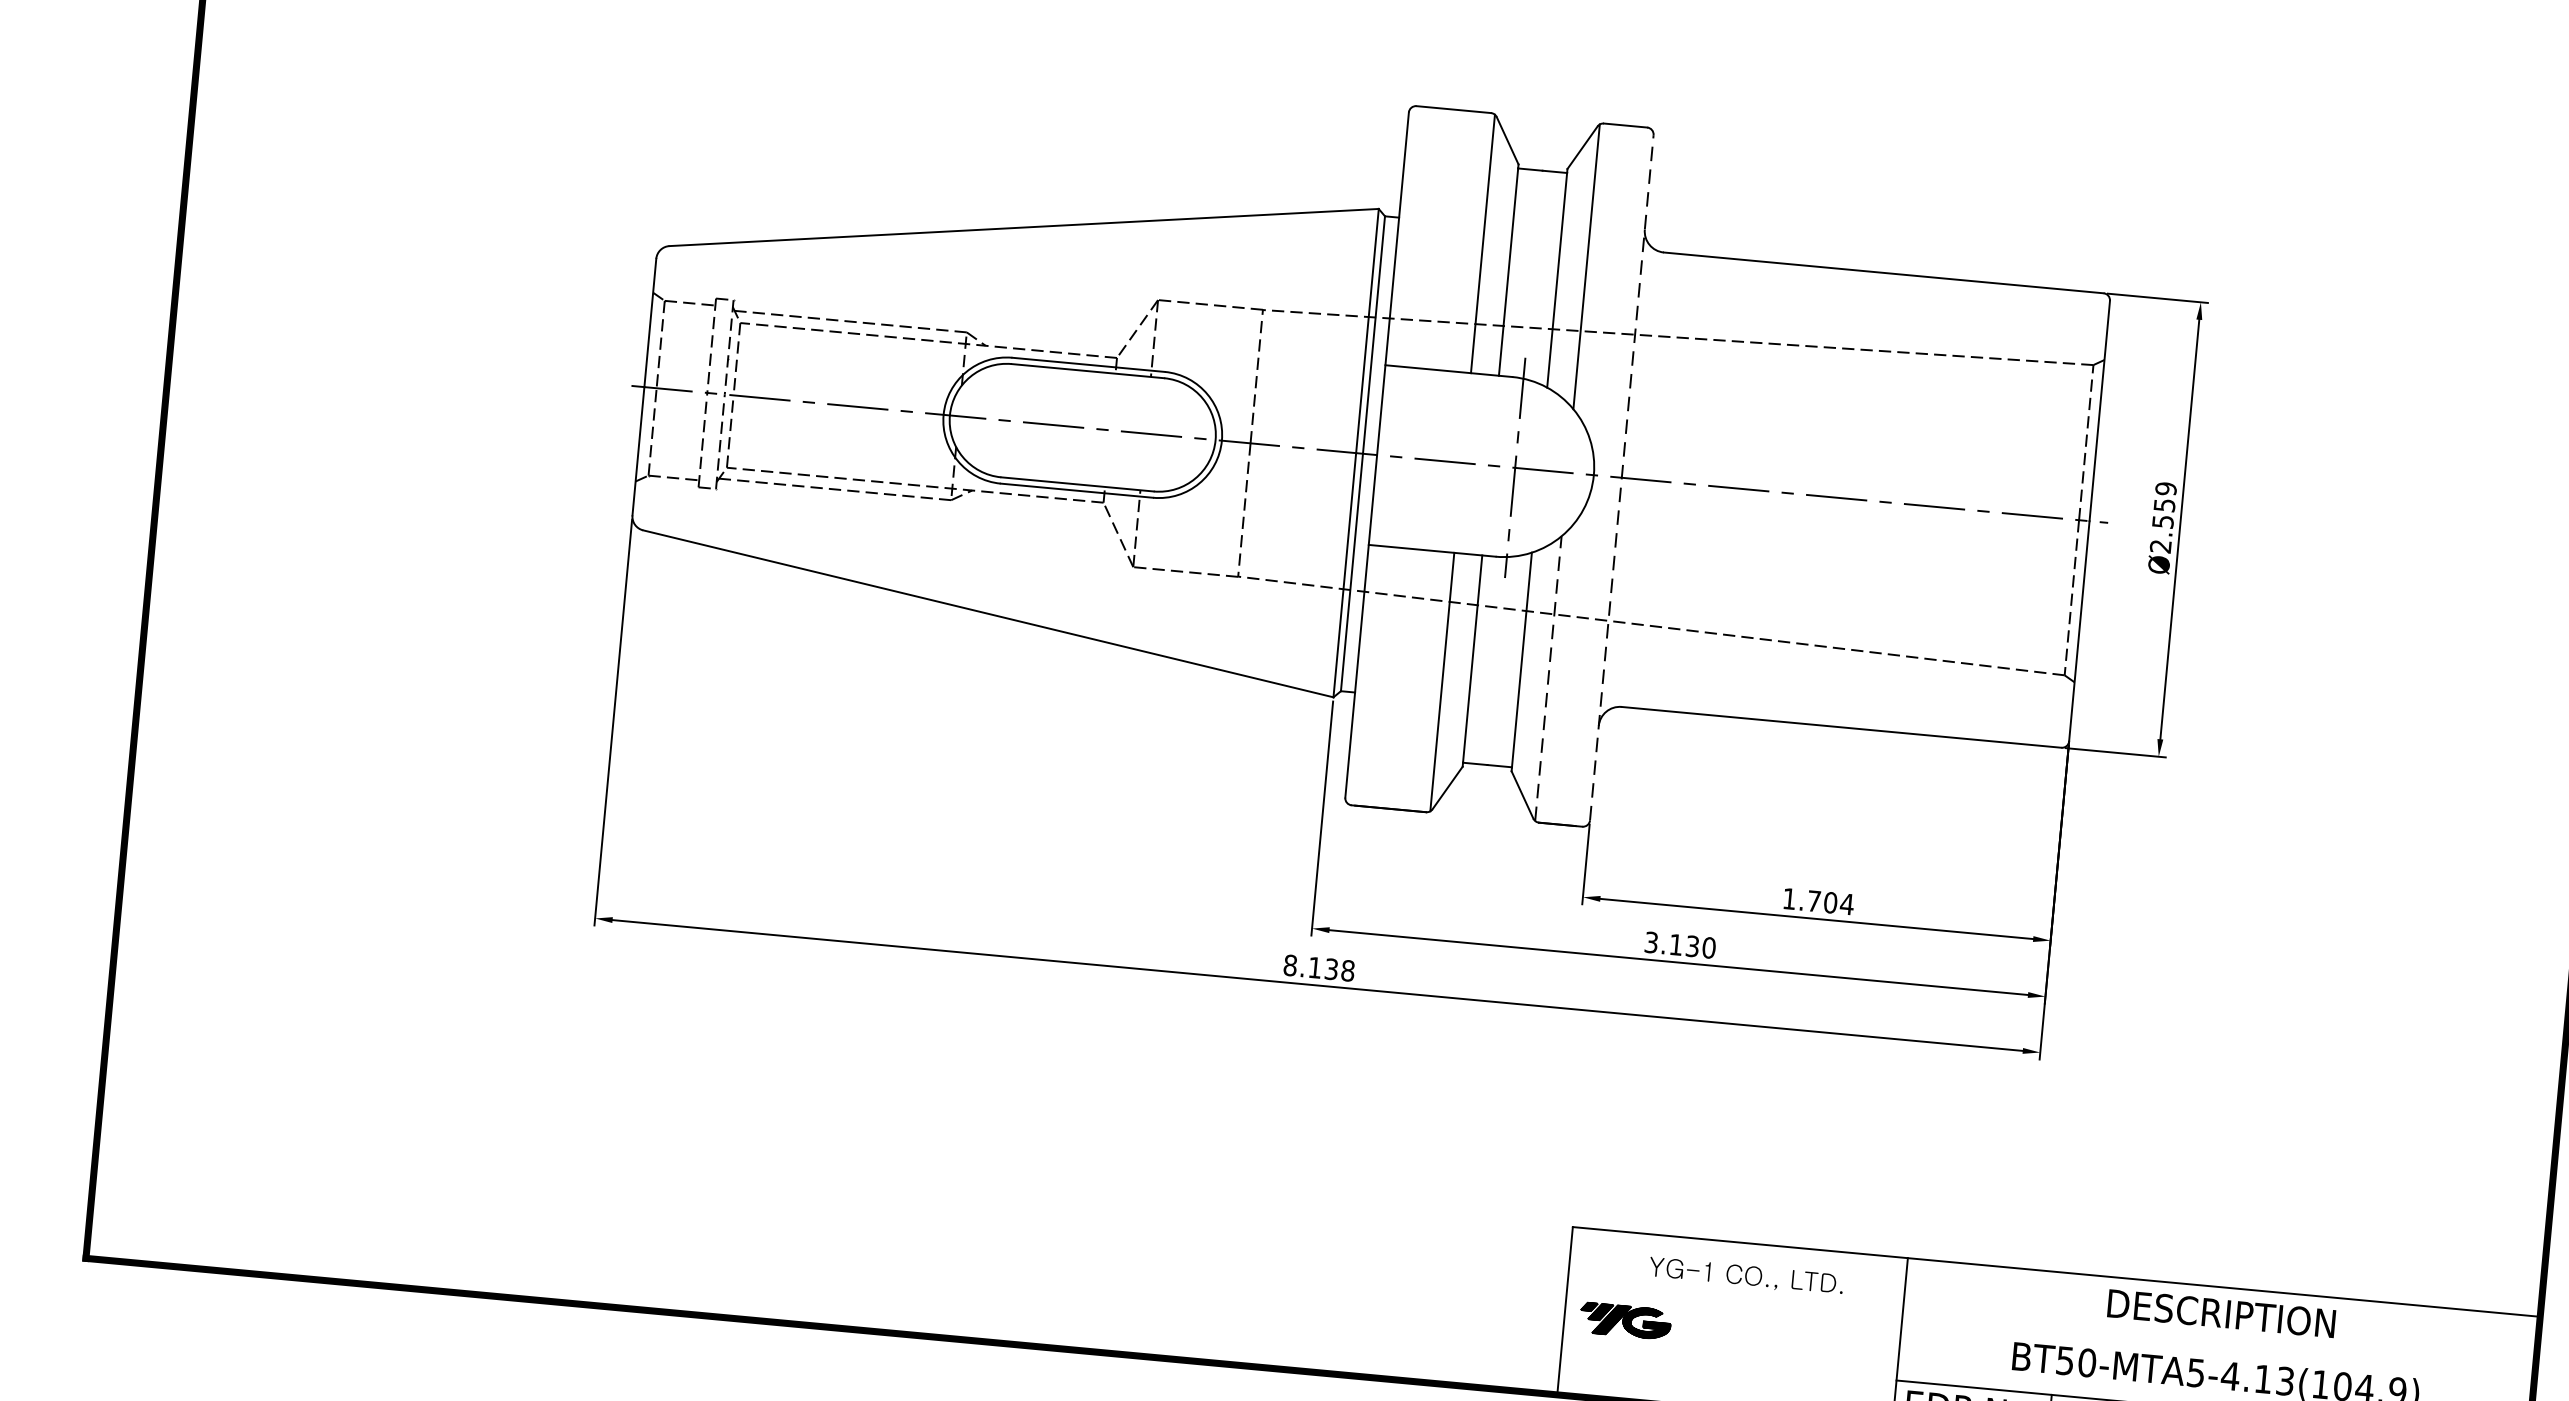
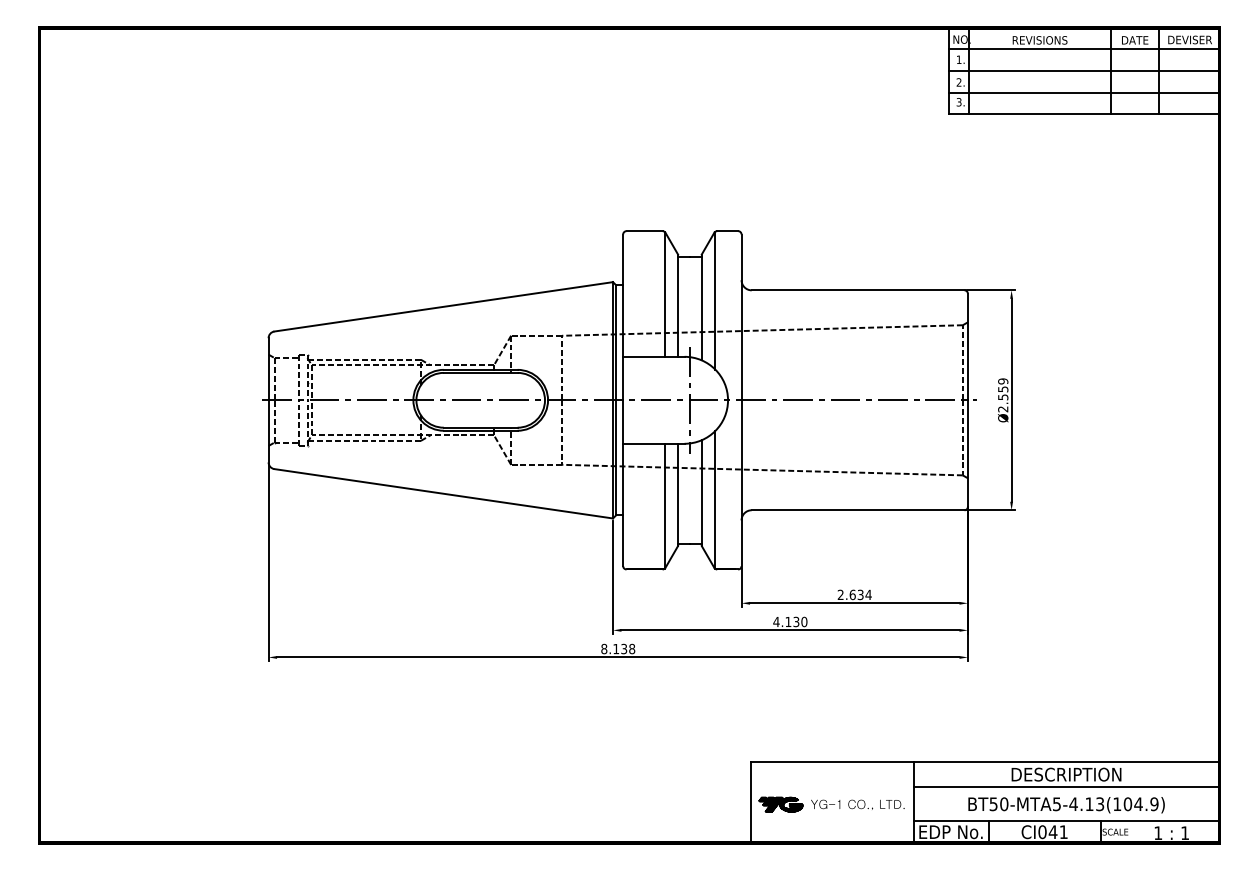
line: (1621, 478) -> (741, 400), dashed -> solid
line: (1548, 677) -> (715, 499), dashed -> solid
text: (1809, 899) -> (850, 594), 1.704 -> 2.634
text: (1651, 941) -> (776, 621), 3.130 -> 4.130
text: (1745, 1275) -> (857, 804), moved
line: (2219, 1340) -> (1066, 787), added

